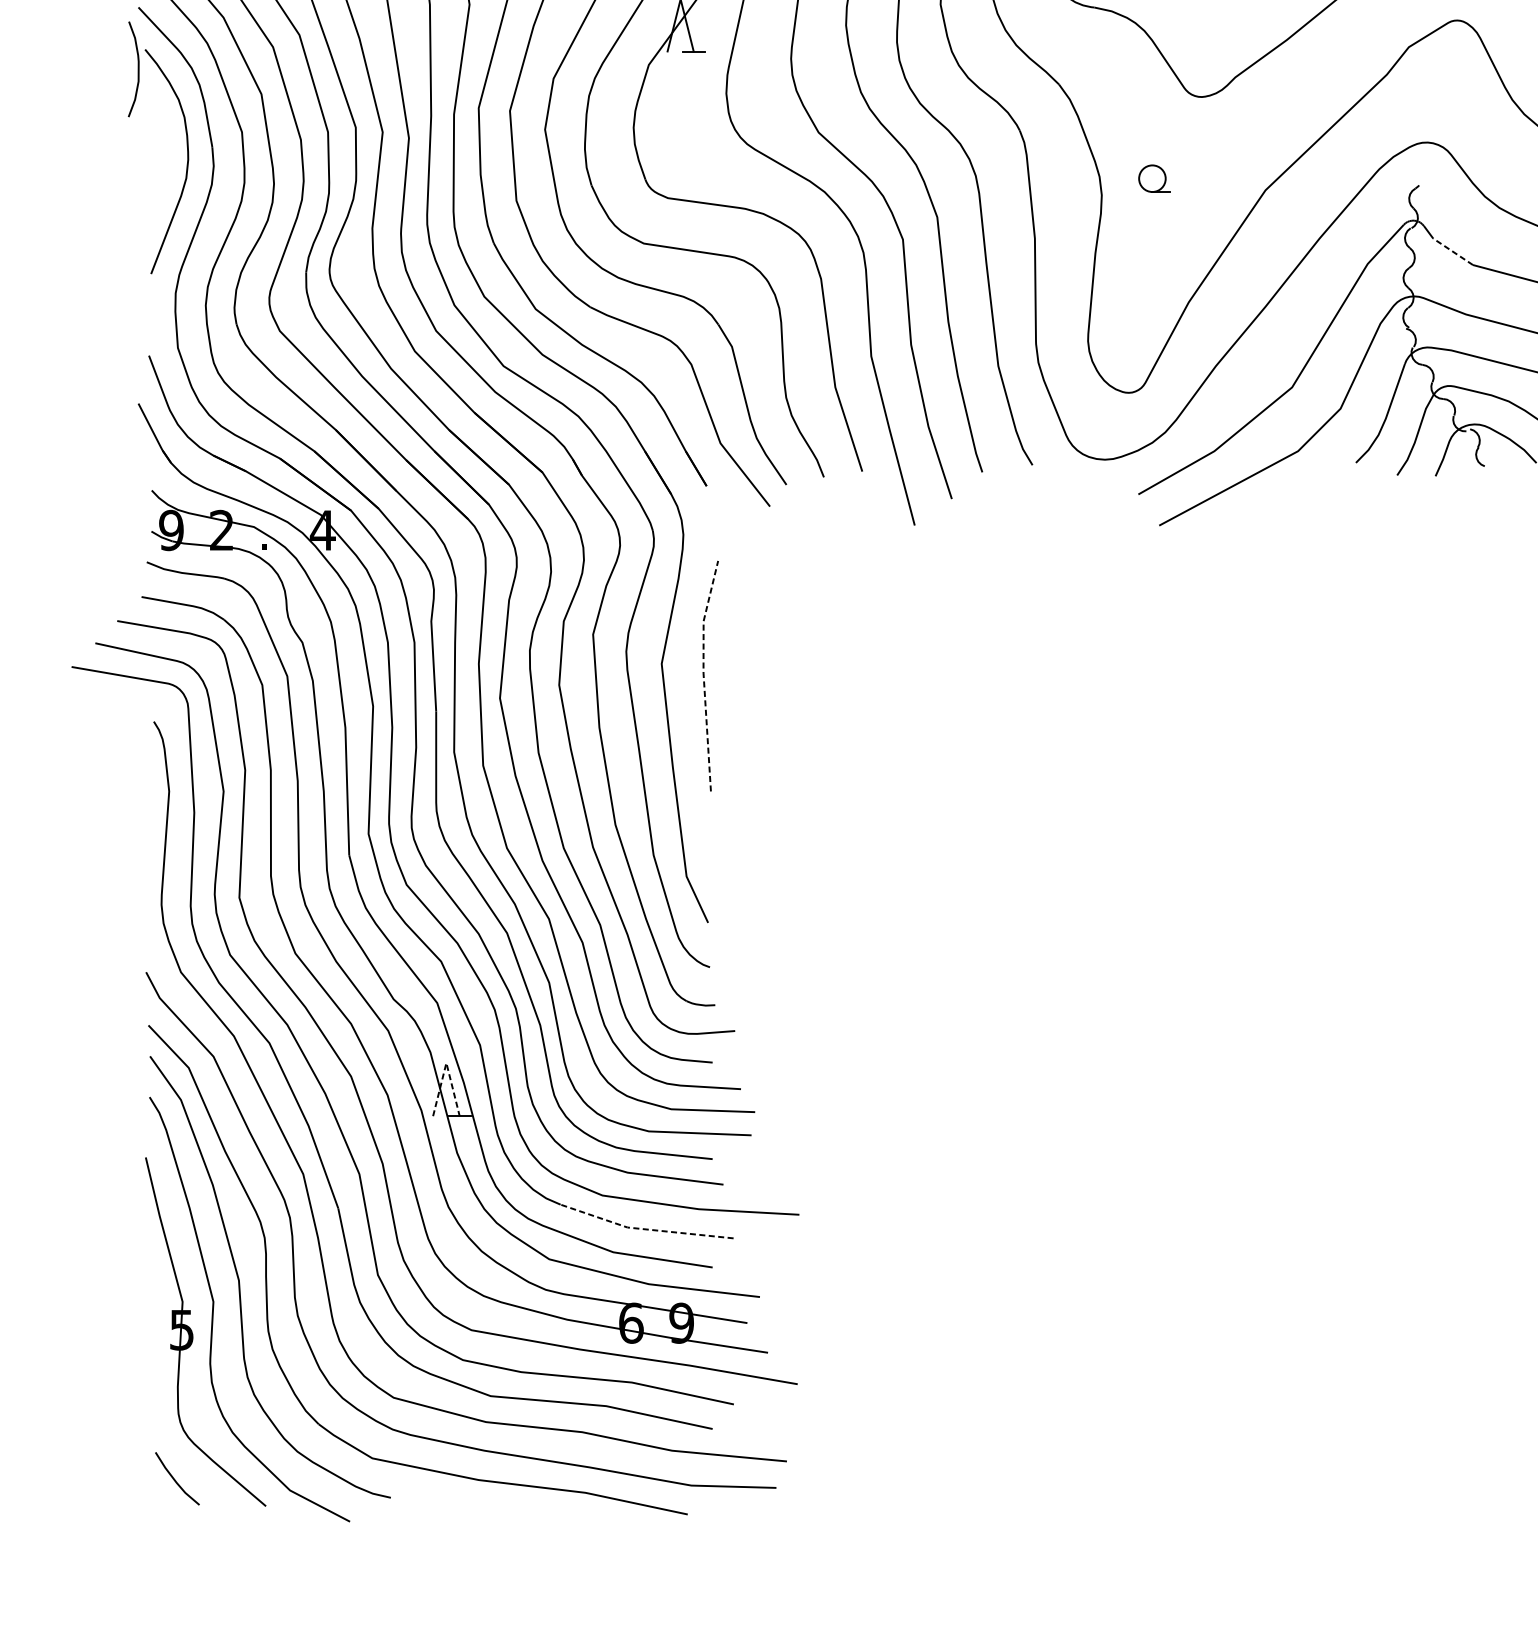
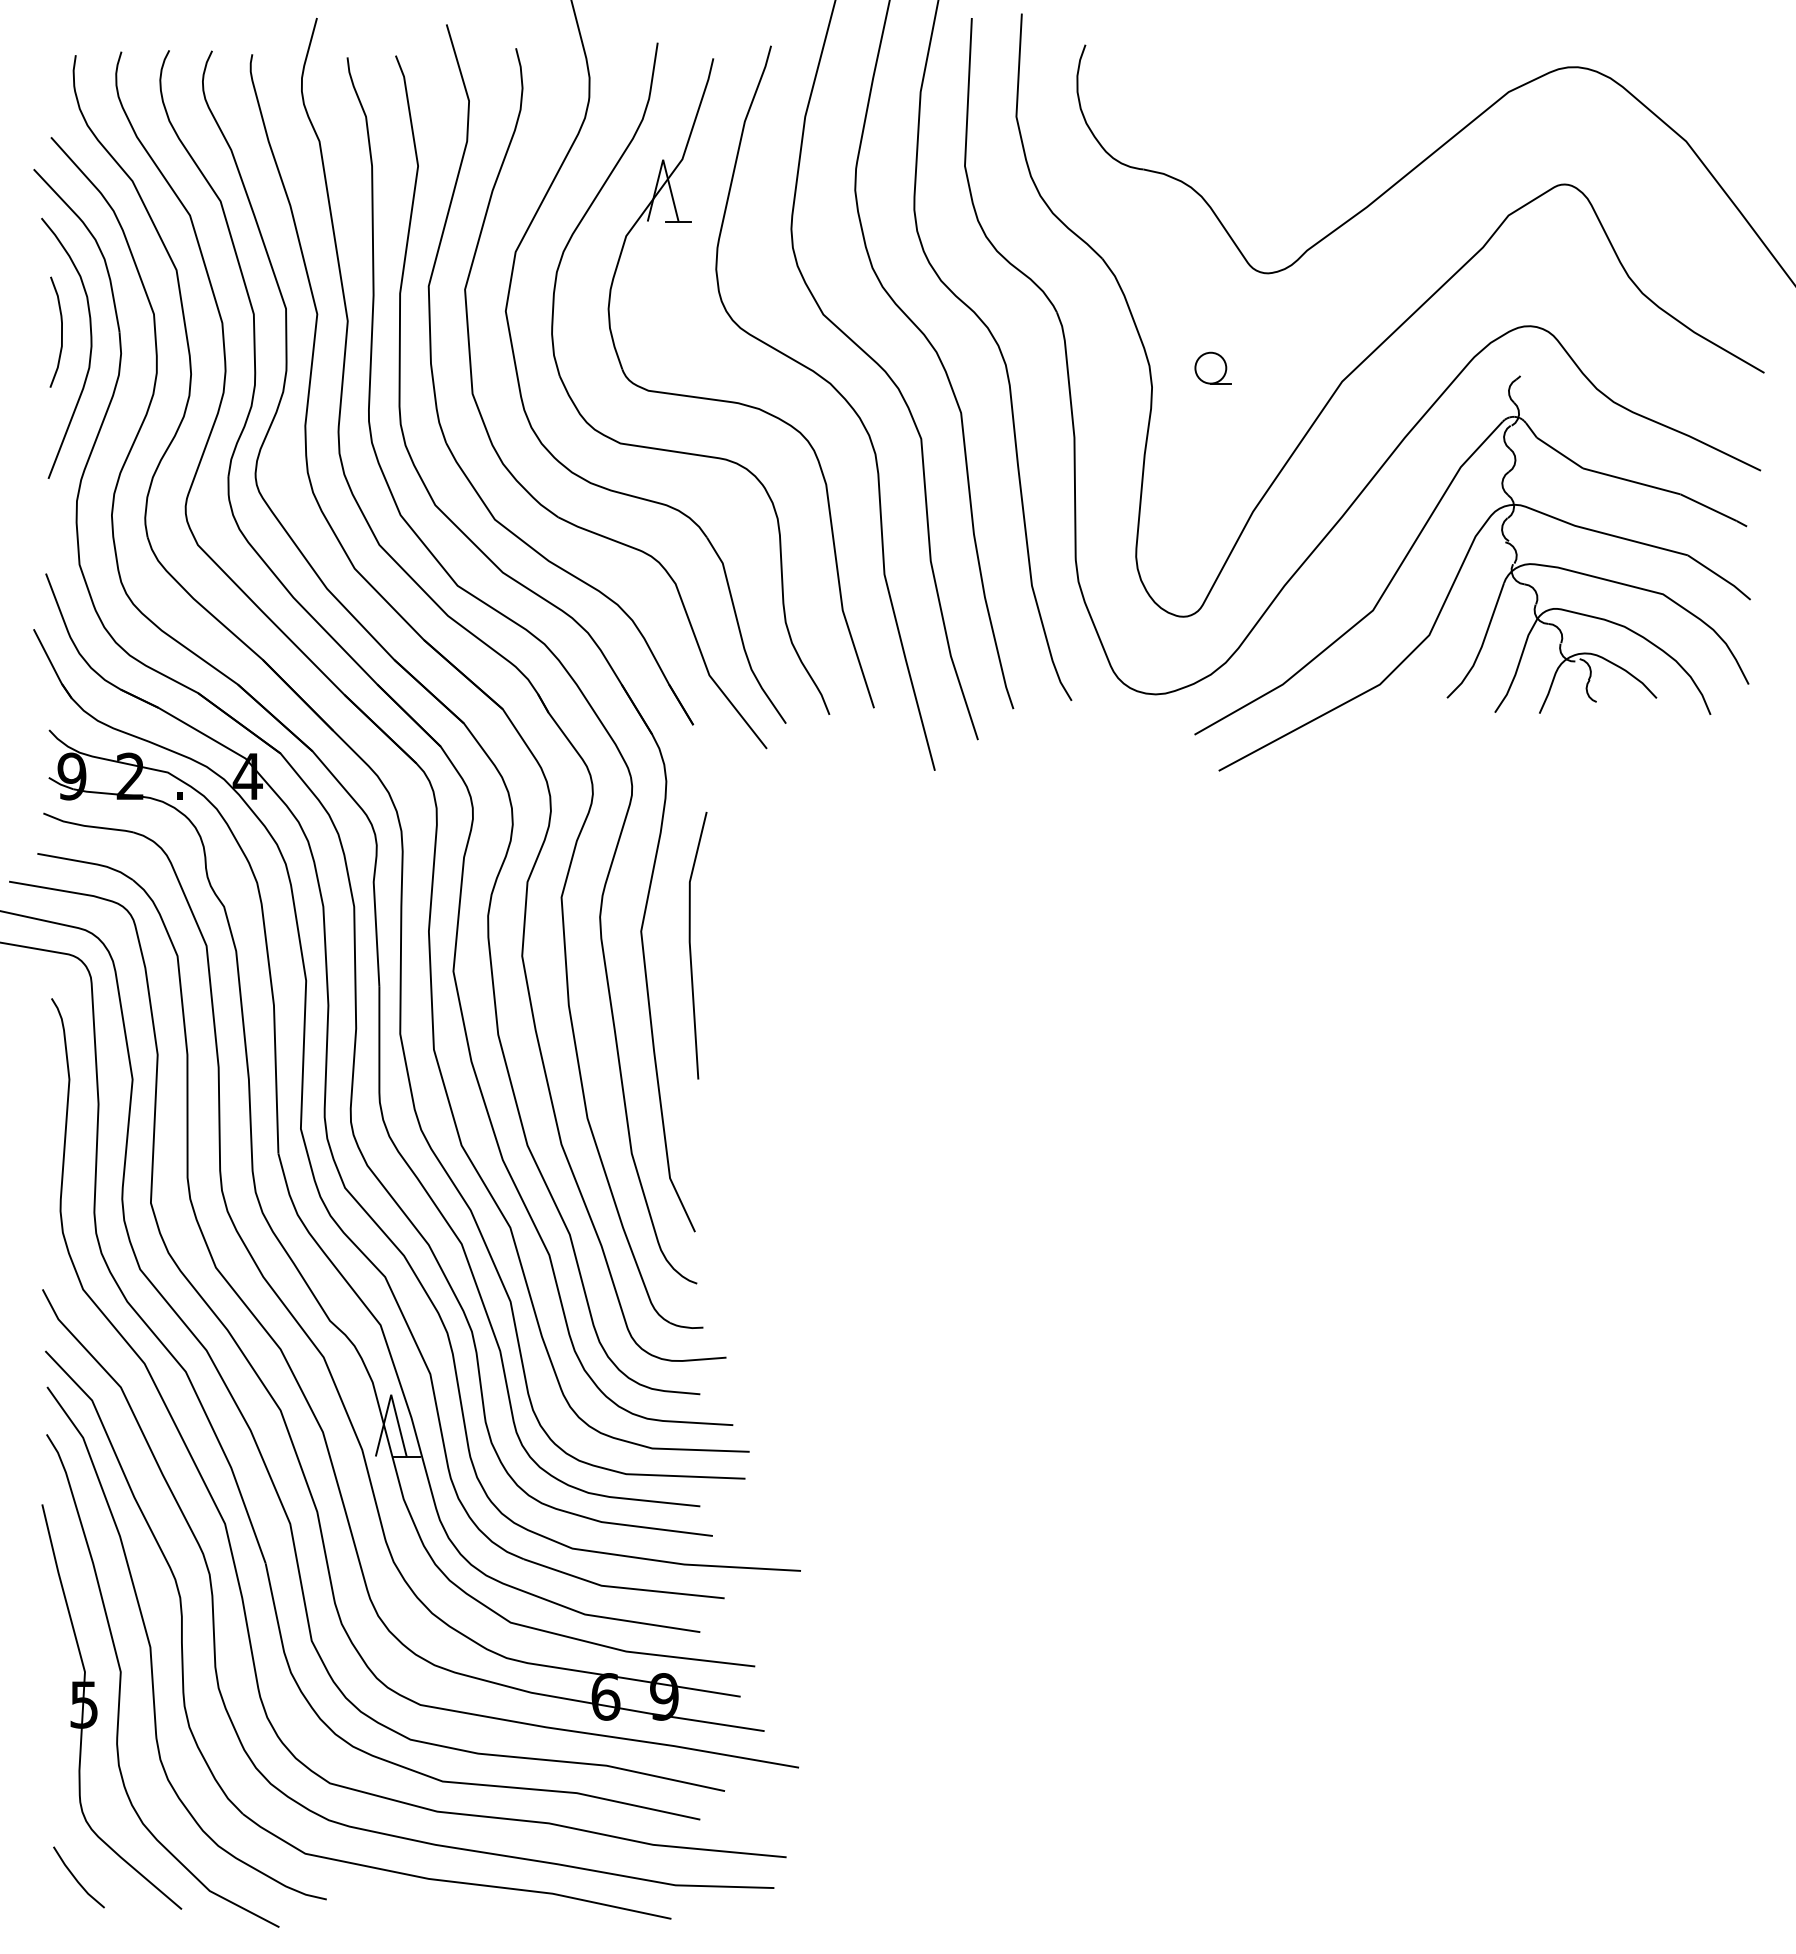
curve: (138, 68) -> (61, 331), moved
line: (1452, 252) -> (1559, 453), dashed -> solid
line: (703, 674) -> (689, 943), dashed -> solid
line: (446, 1062) -> (391, 1394), dashed -> solid
line: (644, 1229) -> (621, 1587), dashed -> solid

